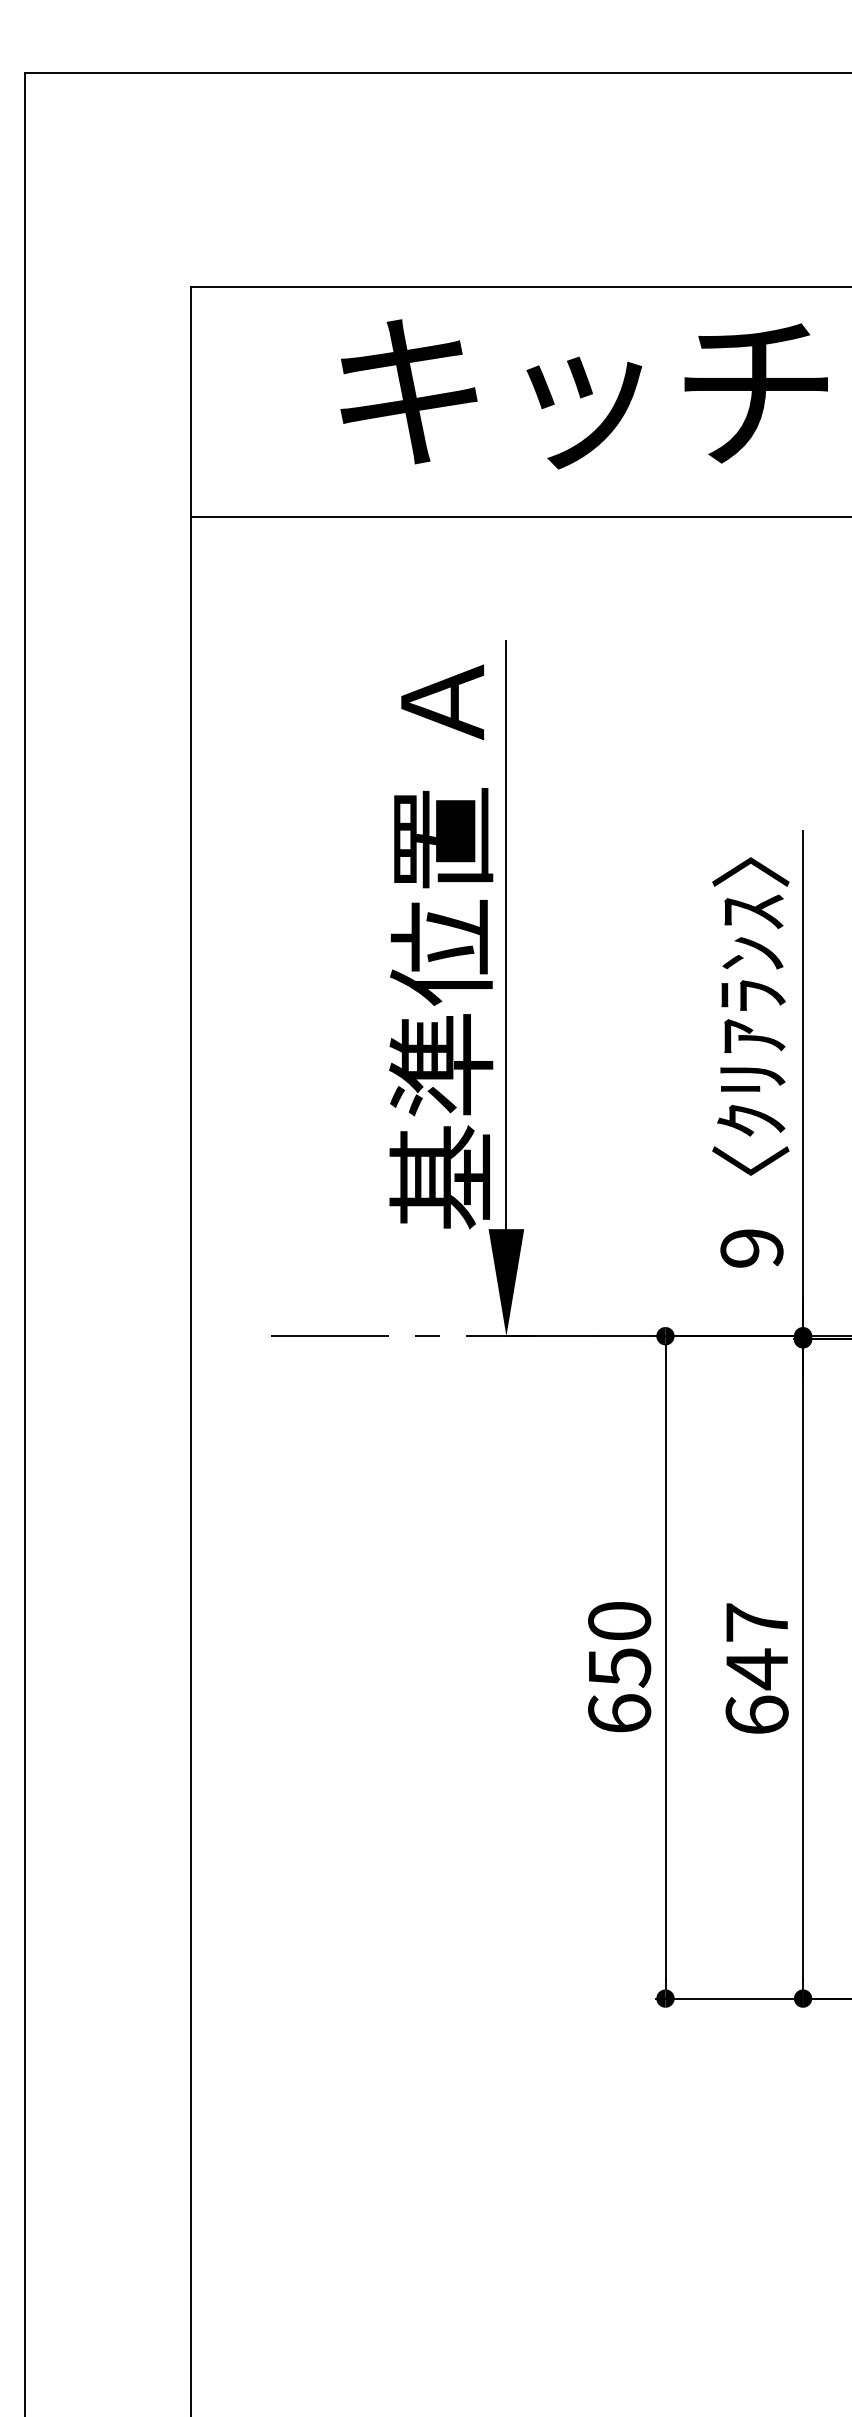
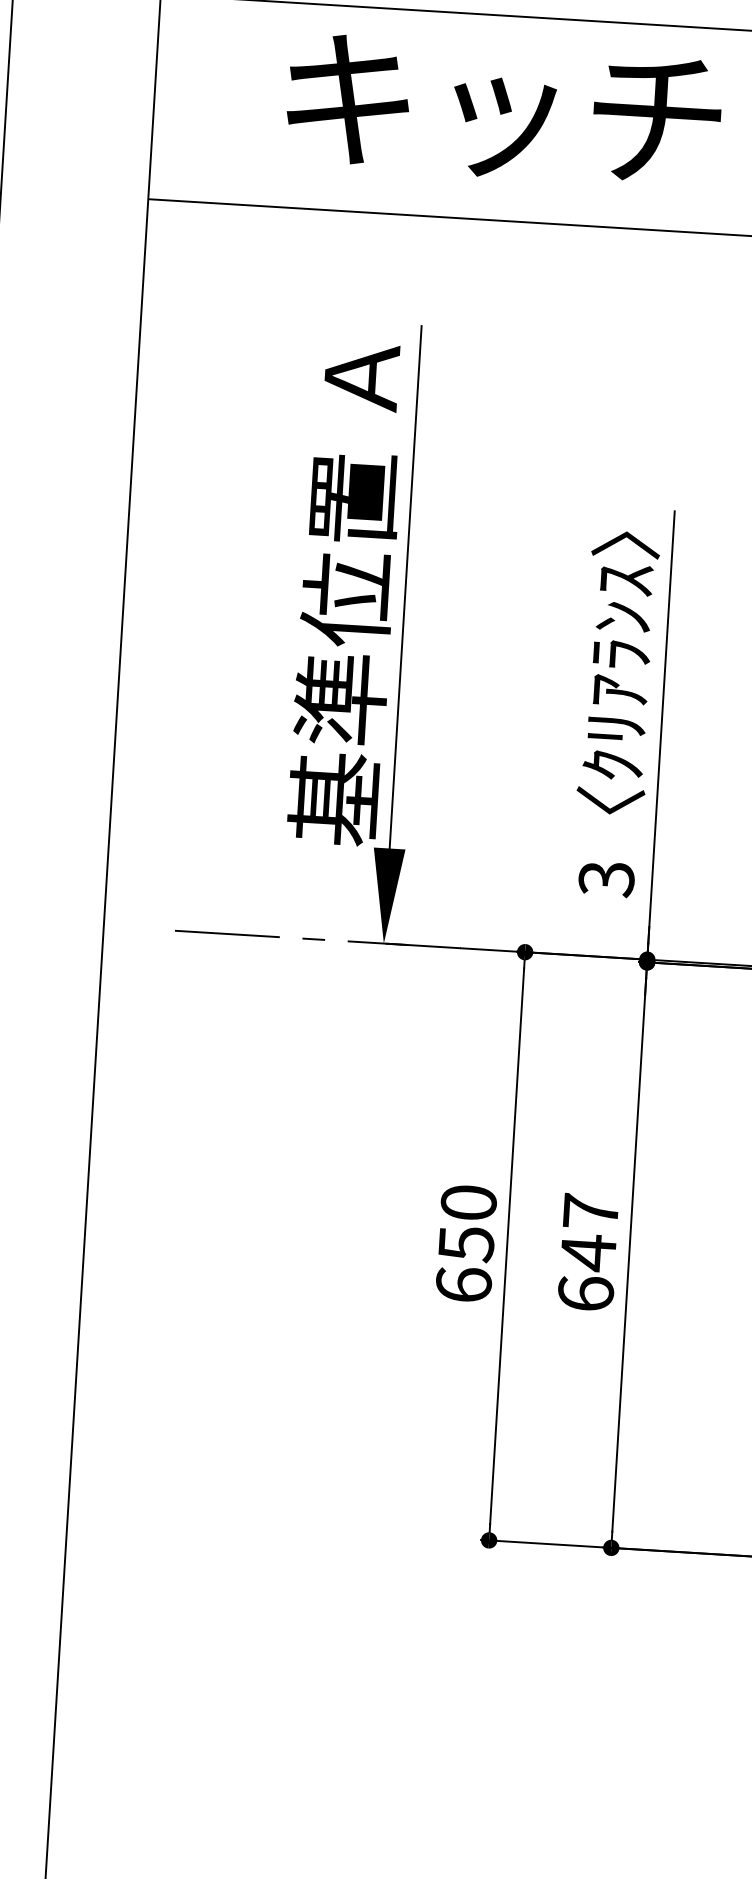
text: (751, 1248) -> (606, 878), 9 -> 3

